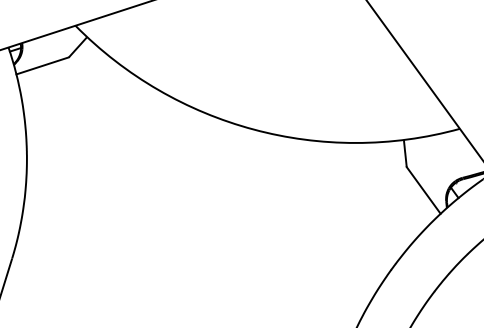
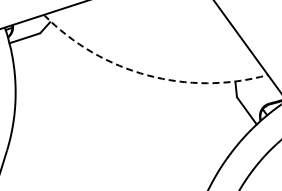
arc: (253, 129) -> (147, 75), solid -> dashed

